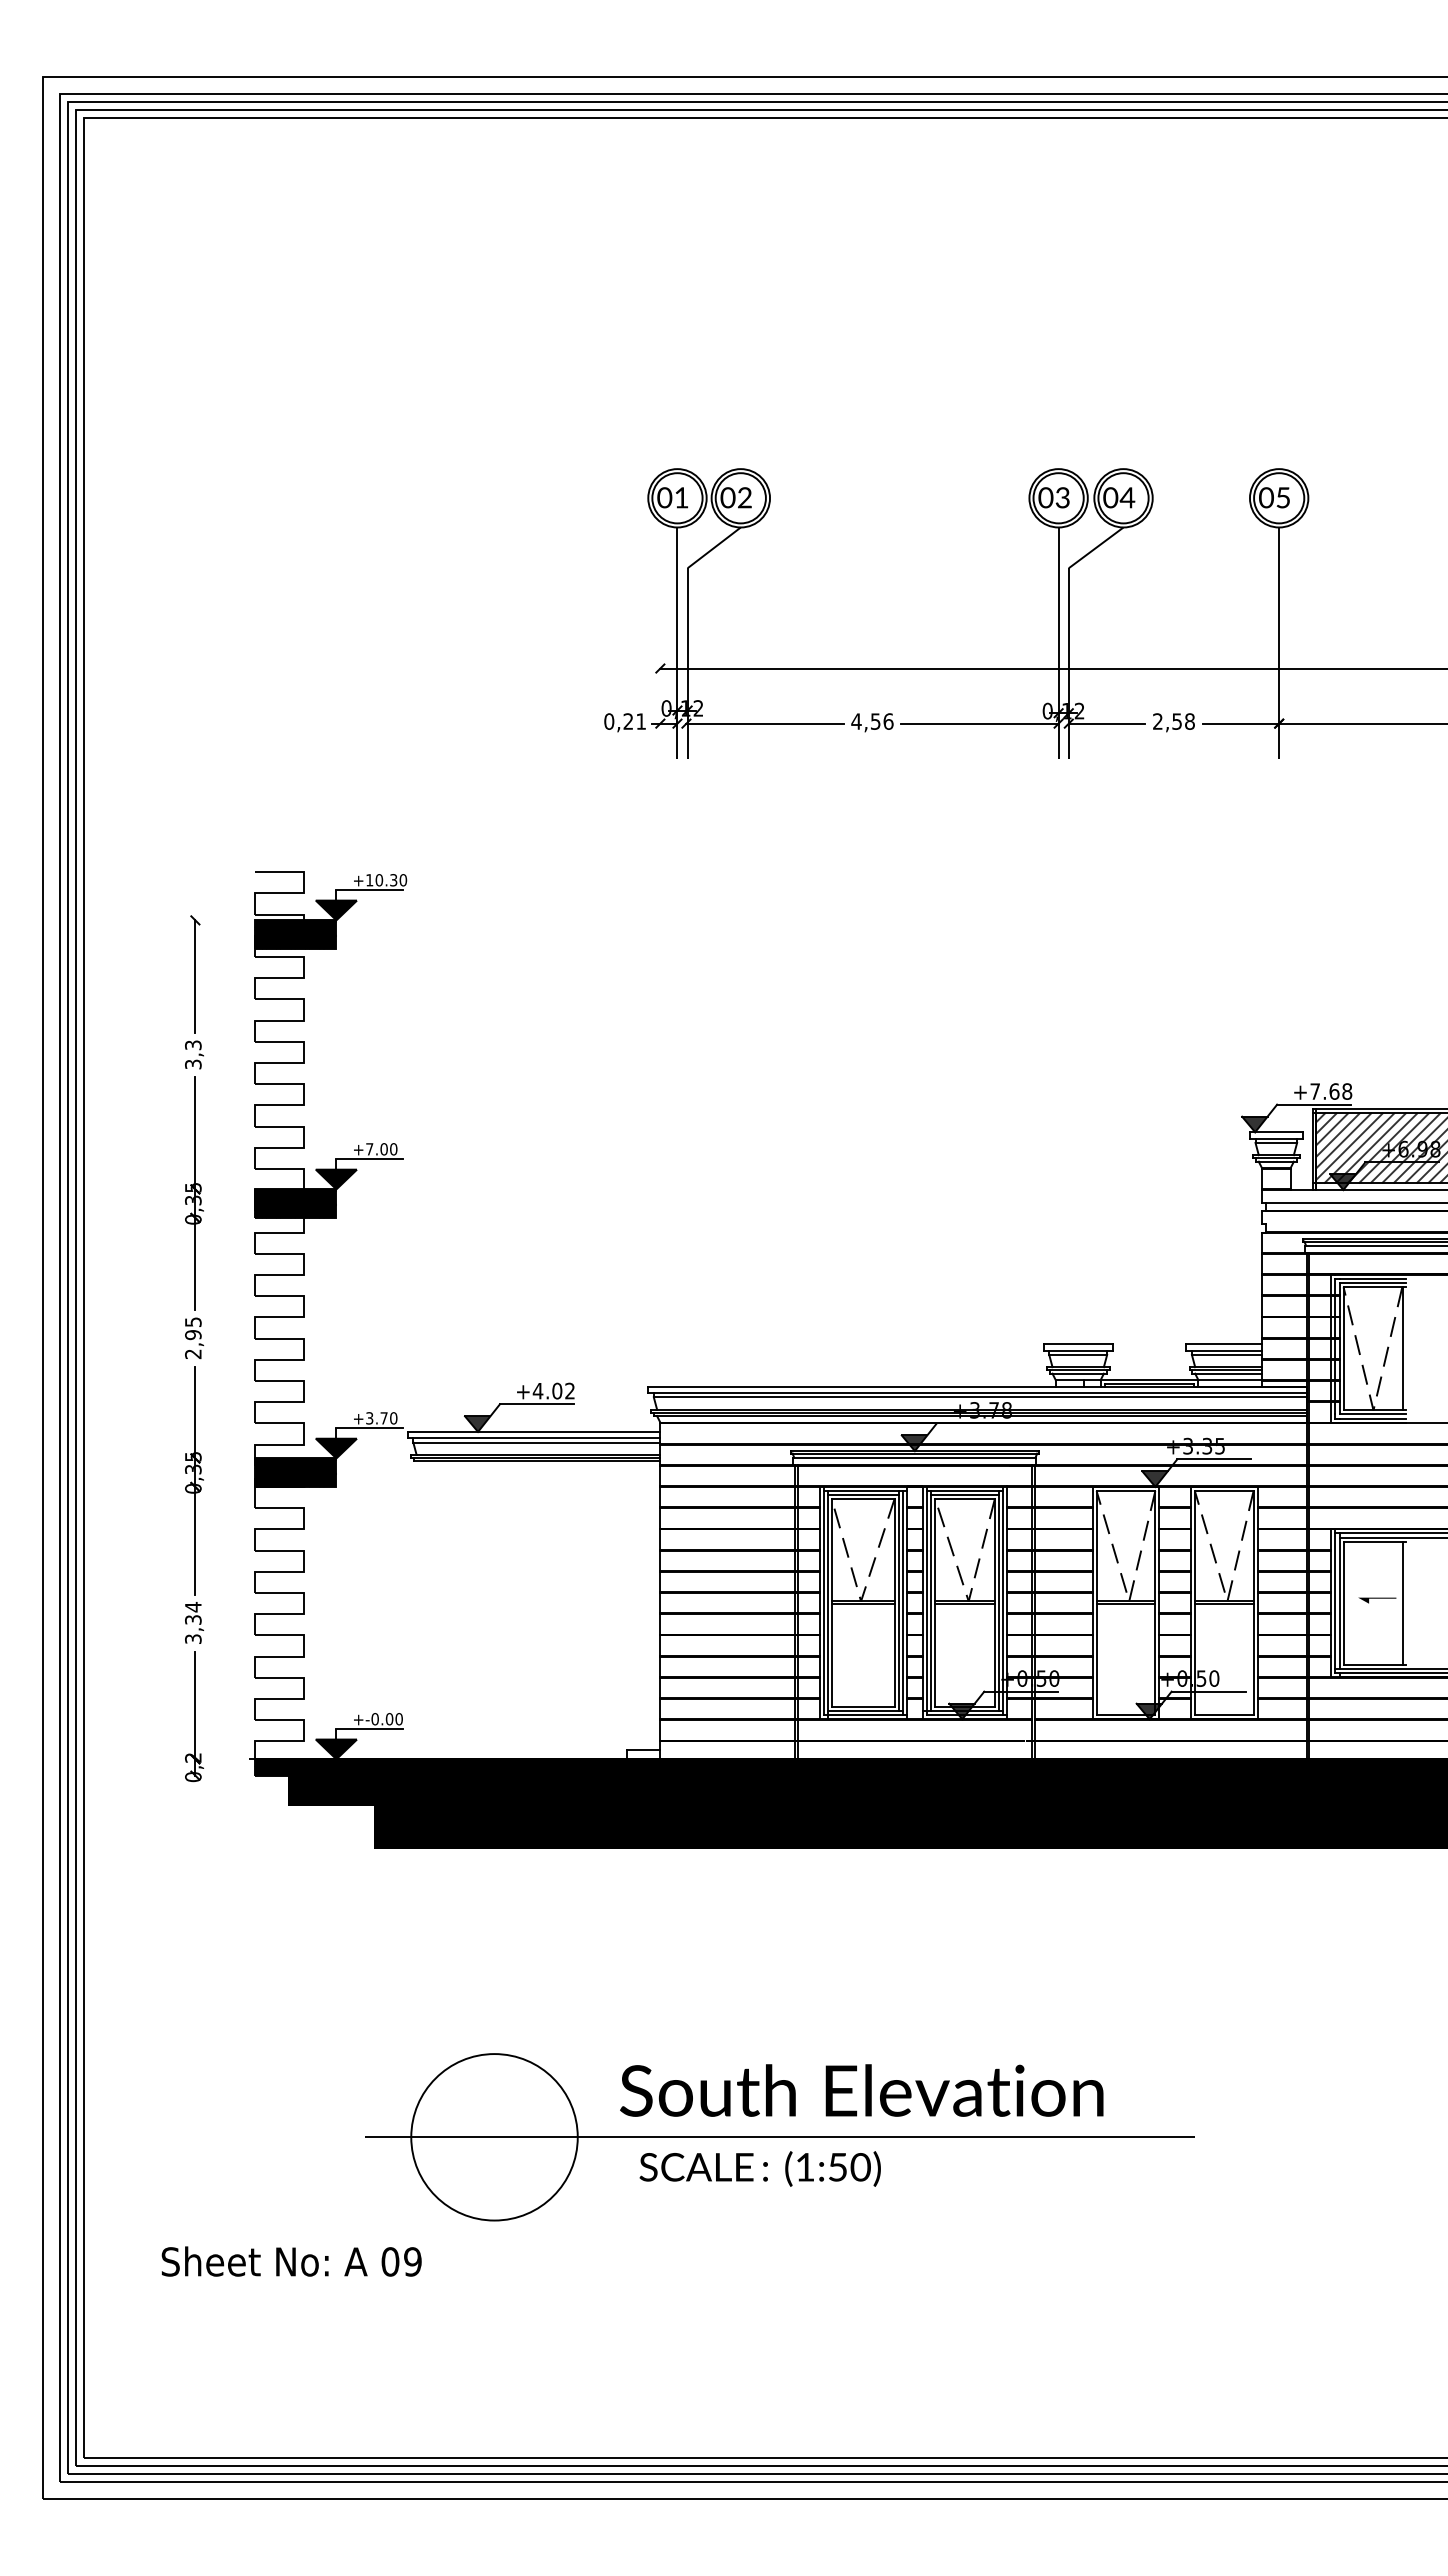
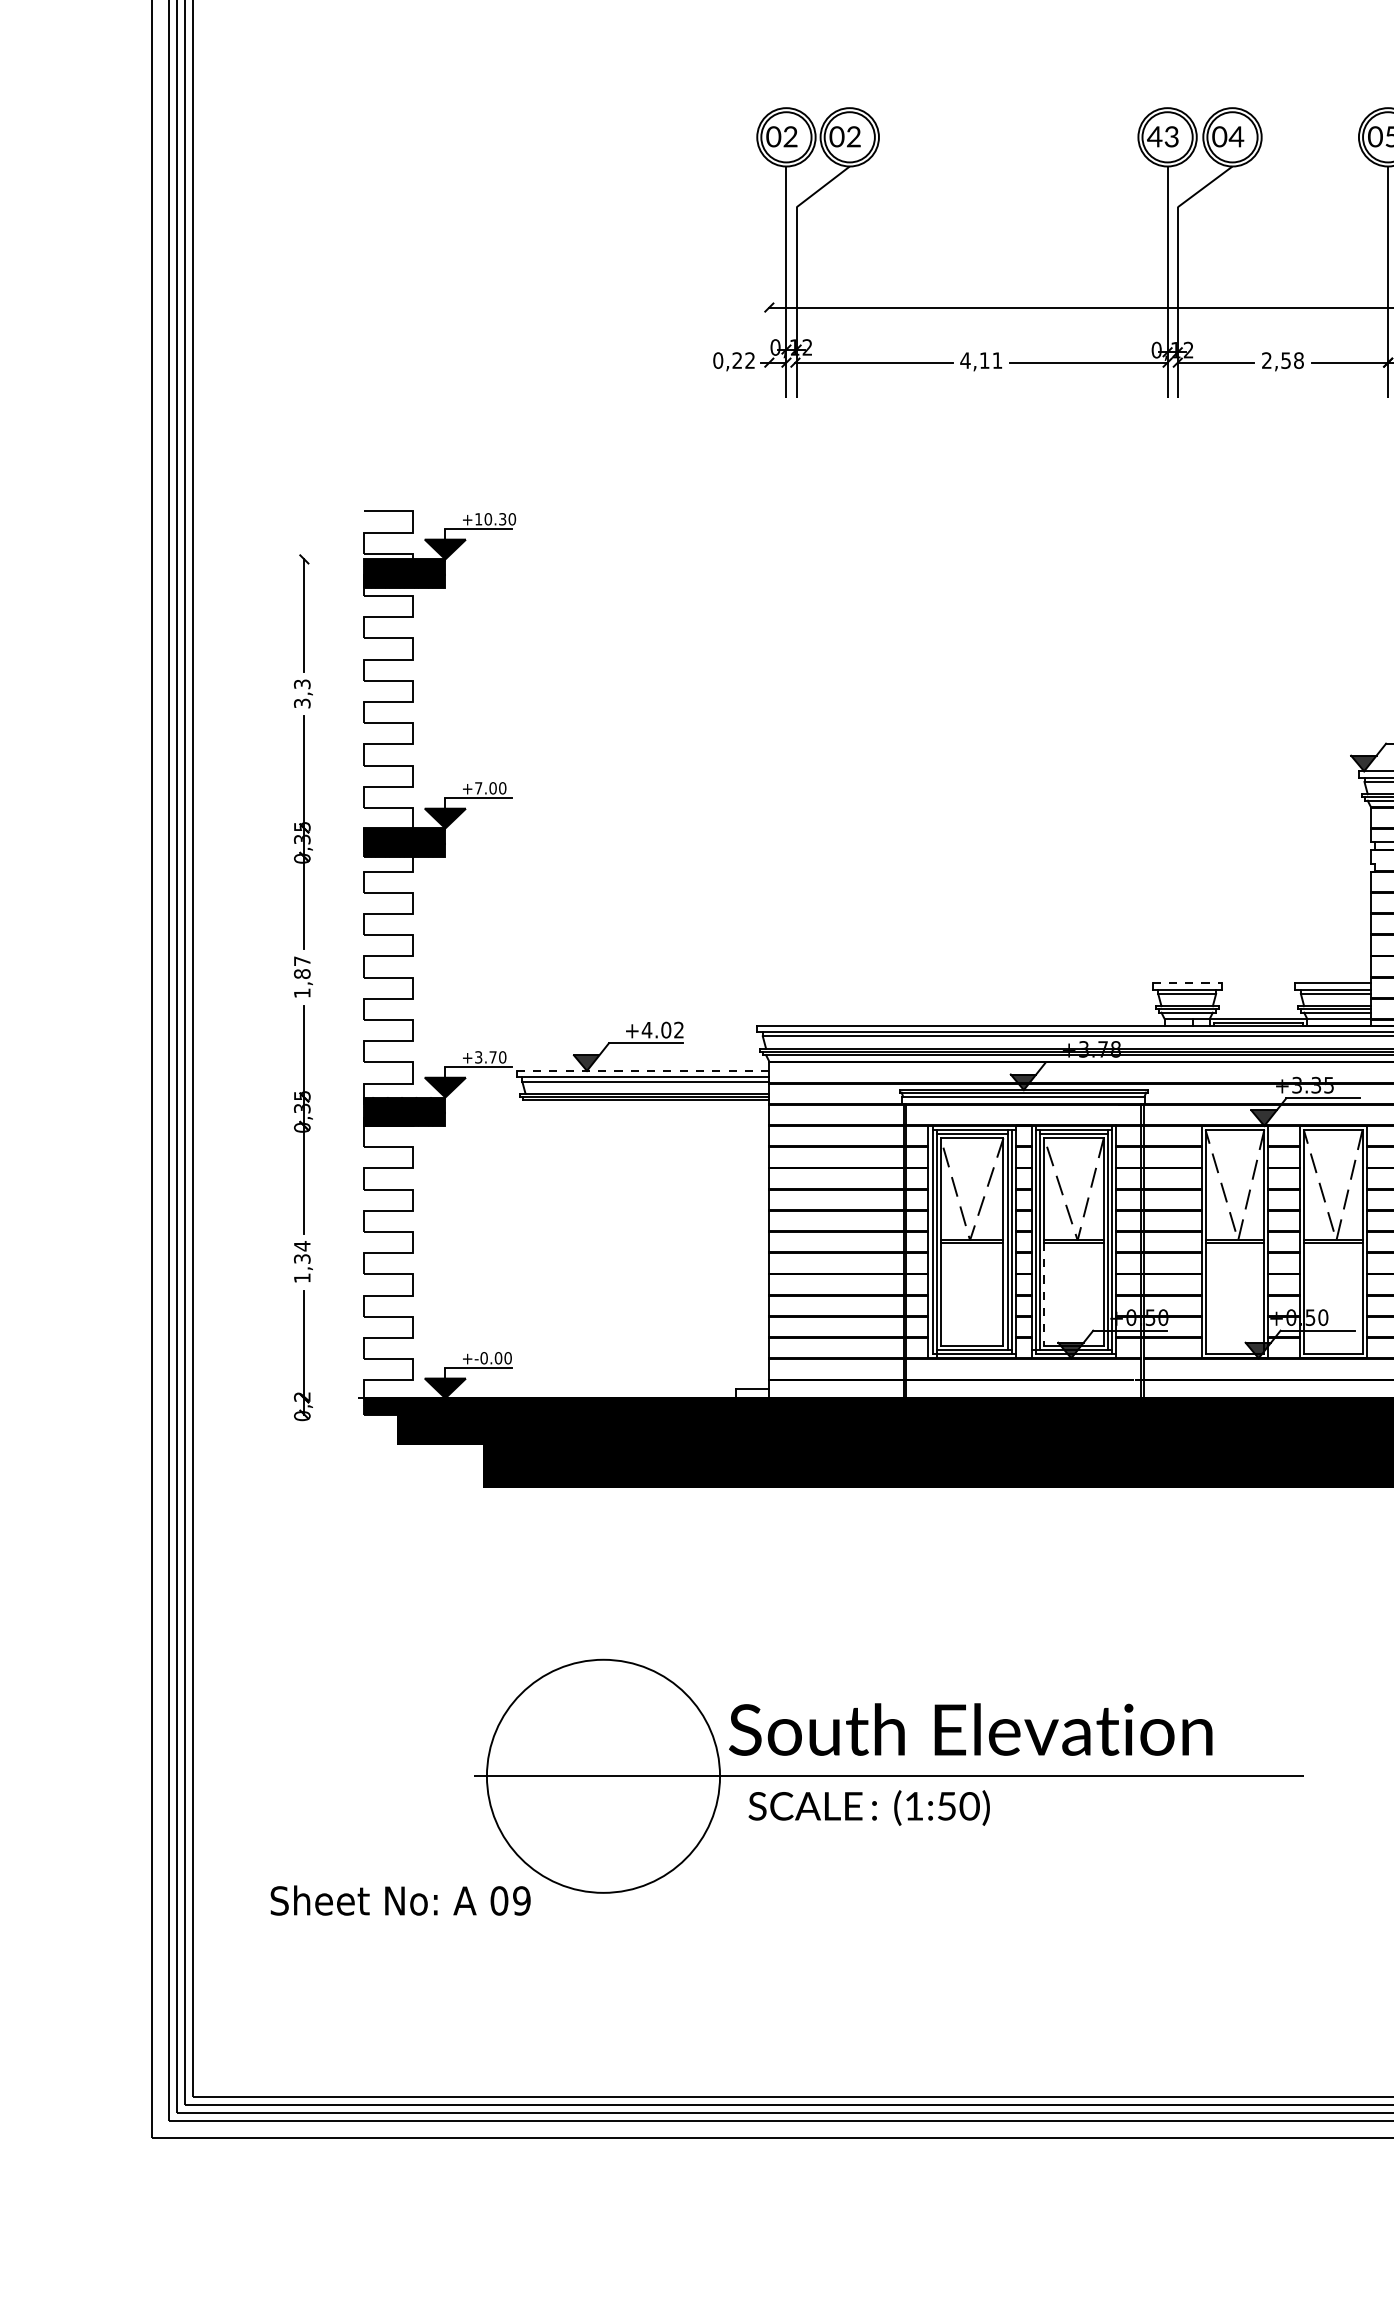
text: (681, 497) -> (790, 136), 01 -> 02
text: (1045, 497) -> (1154, 136), 03 -> 43
text: (640, 721) -> (749, 360), 0,21 -> 0,22
text: (882, 721) -> (991, 360), 4,56 -> 4,11
text: (193, 1338) -> (302, 977), 2,95 -> 1,87
line: (1078, 1344) -> (1187, 983), solid -> dashed
line: (534, 1431) -> (643, 1070), solid -> dashed
text: (193, 1638) -> (302, 1277), 3,34 -> 1,34
line: (935, 1655) -> (1044, 1294), solid -> dashed
circle: (494, 2137) -> (603, 1776), size x1.4

